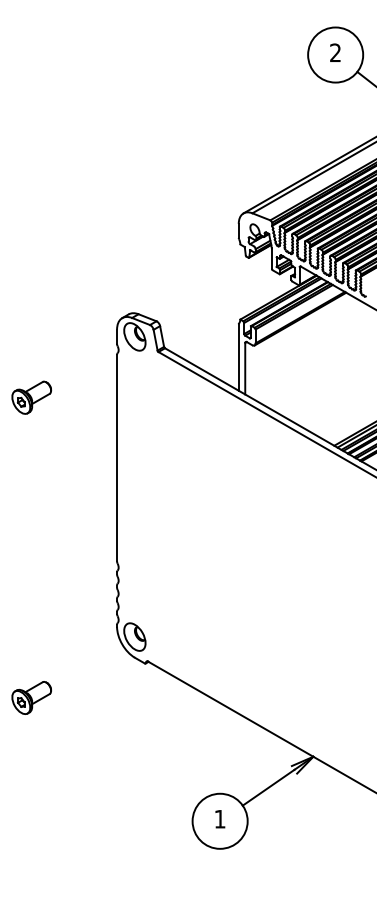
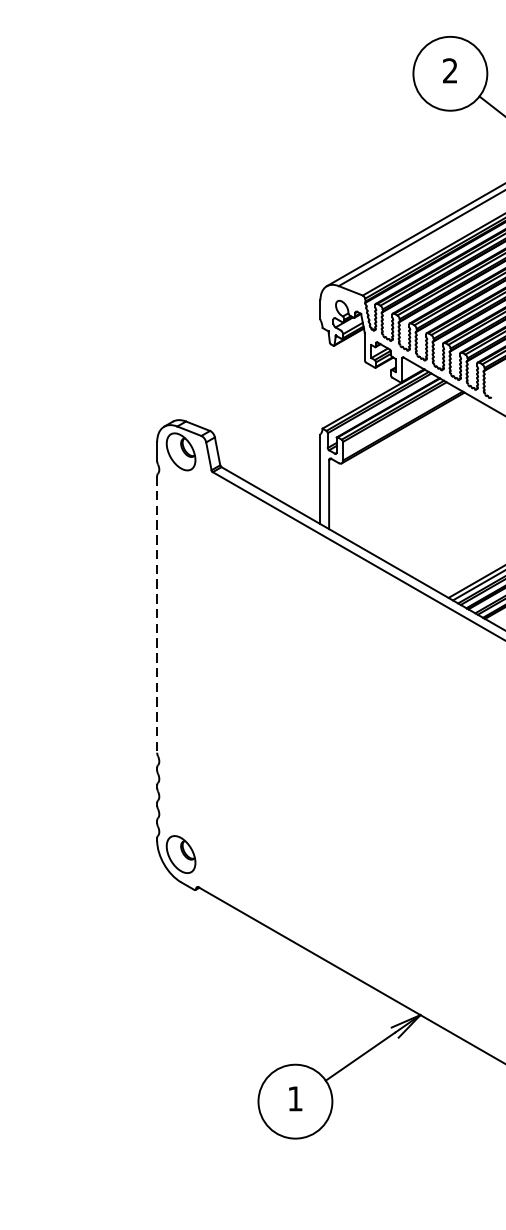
part: (31, 397) -> (42, 533), removed
line: (117, 458) -> (157, 615), solid -> dashed
part: (31, 697) -> (42, 935), removed

